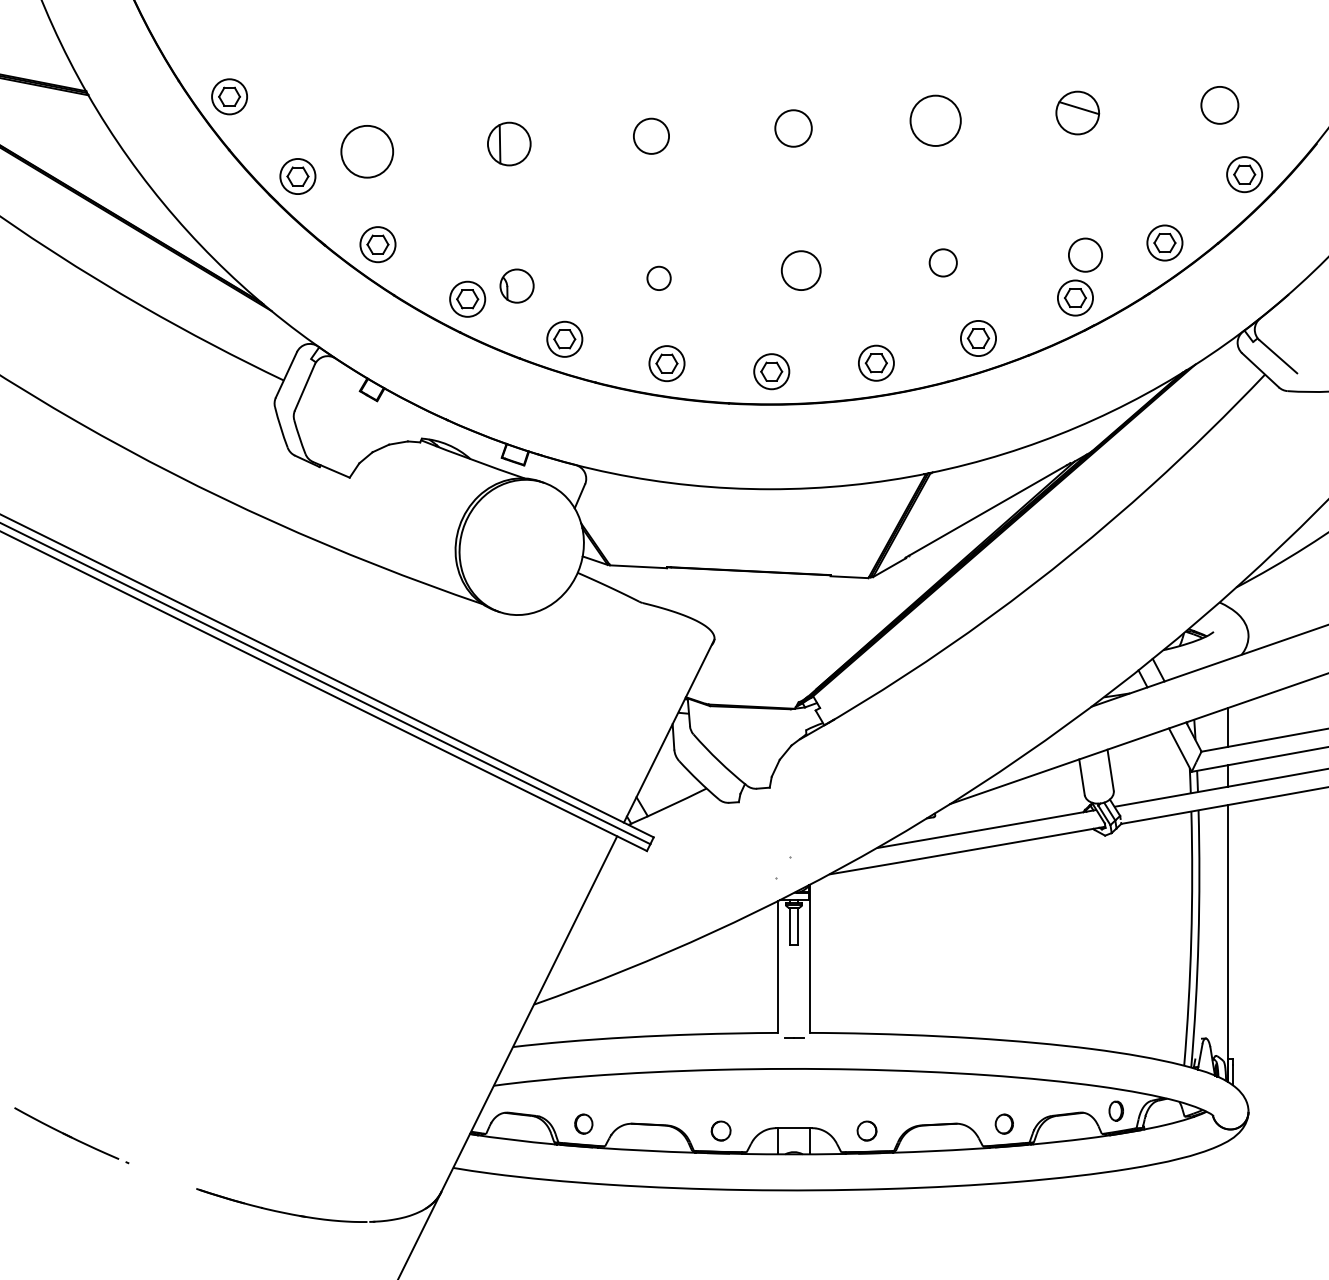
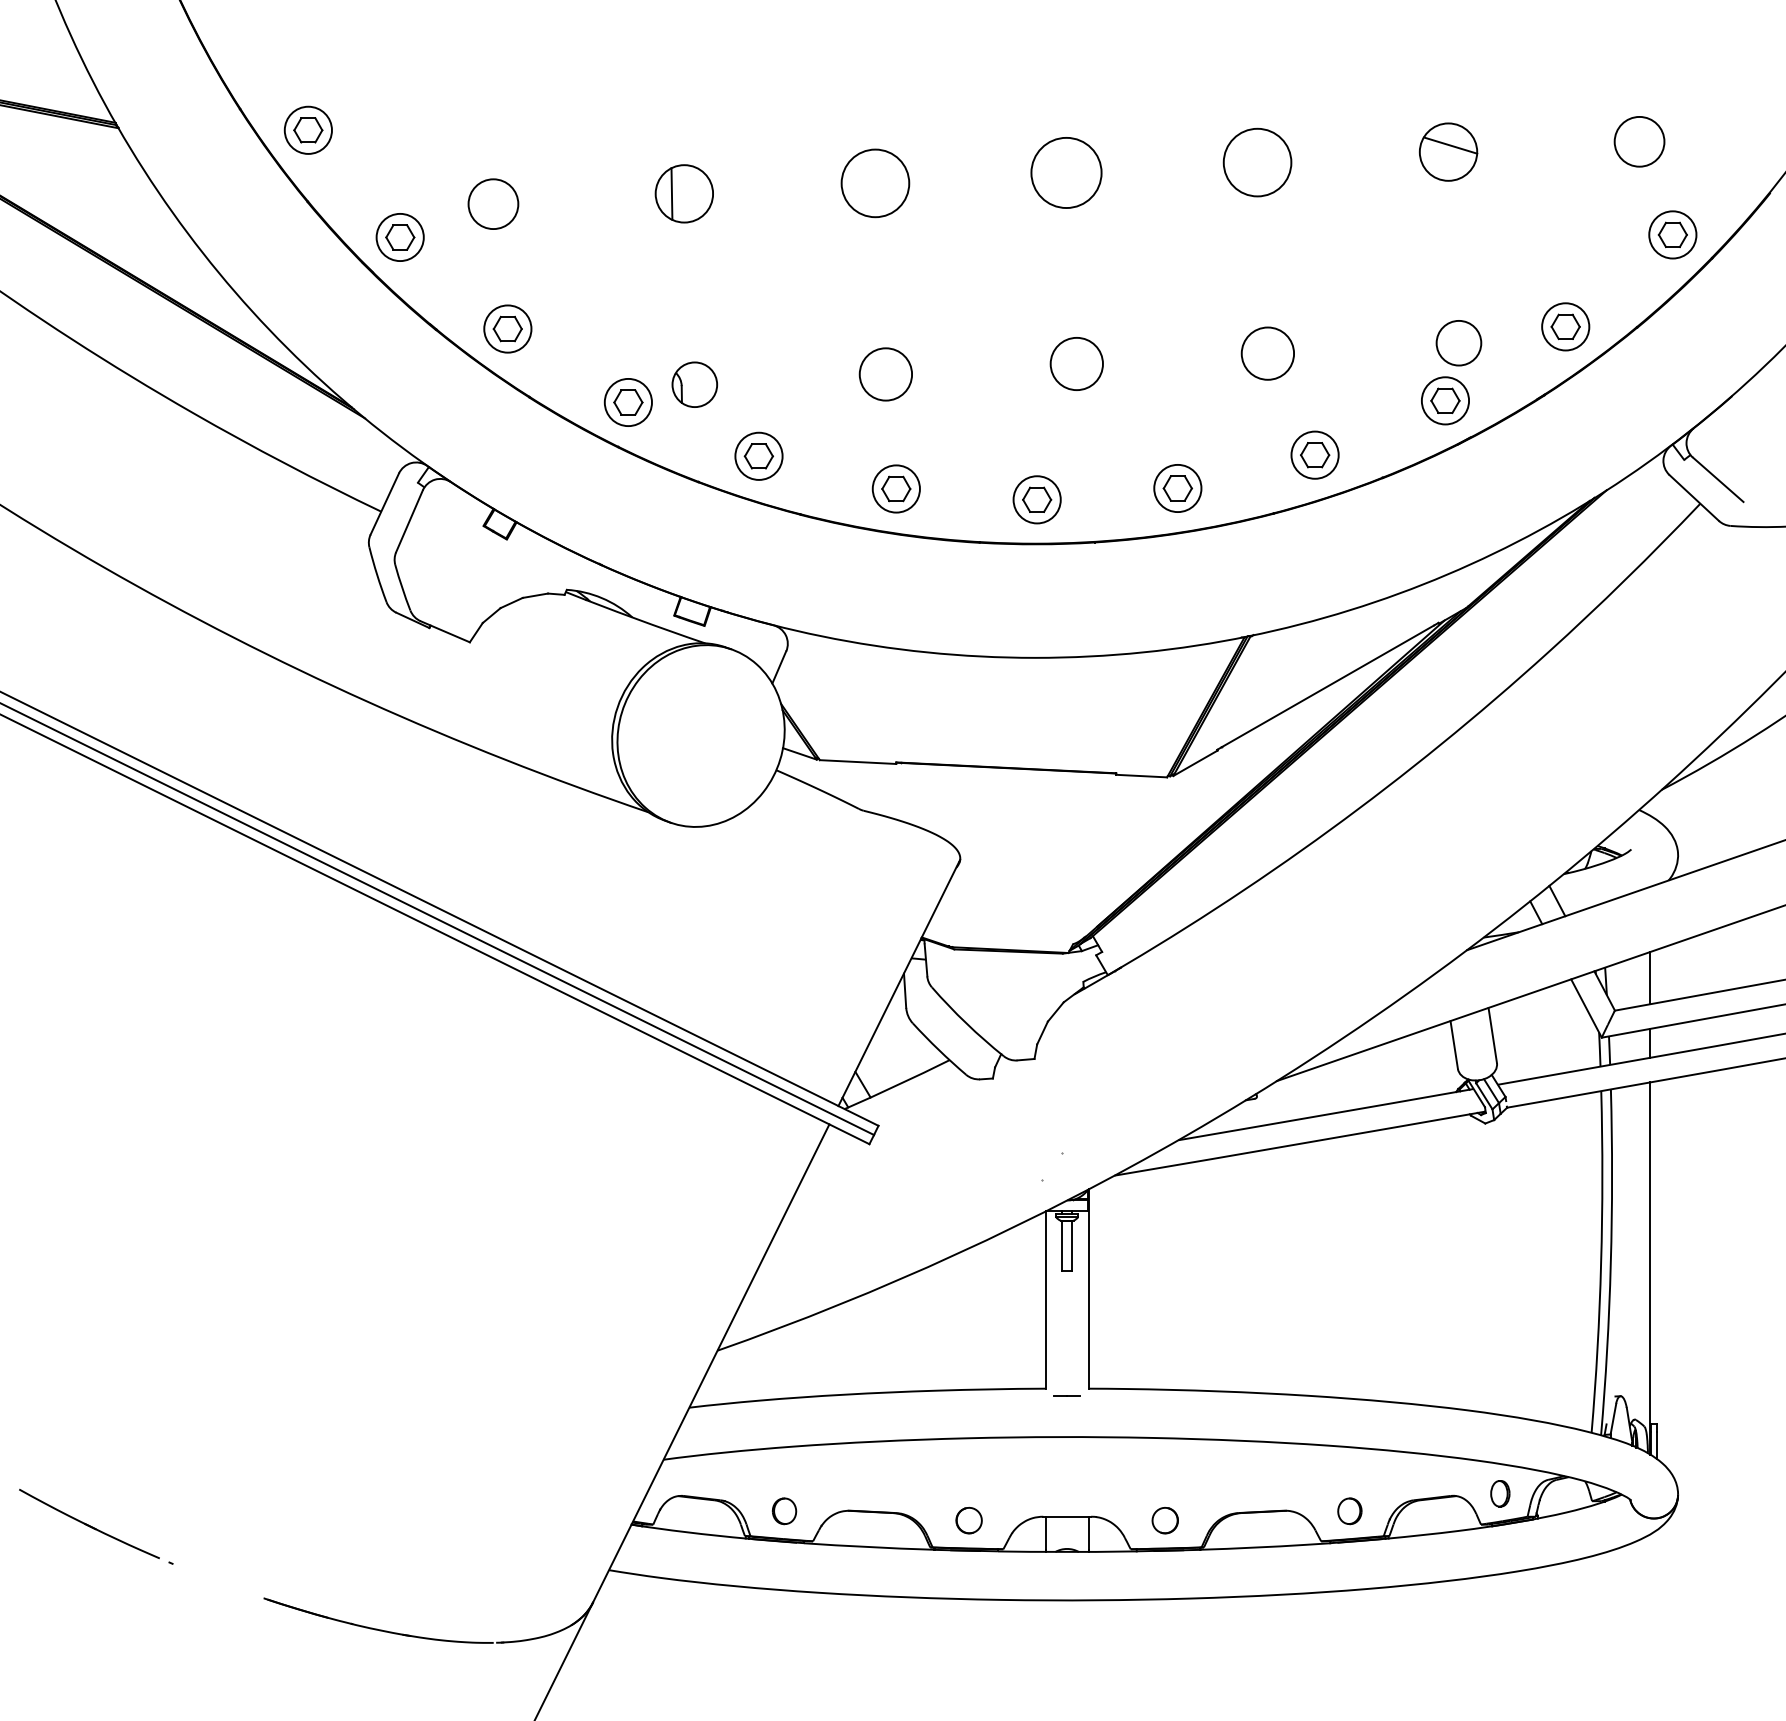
circle: (793, 128) -> (1066, 172), size x1.43
circle: (651, 136) -> (875, 183), size x1.43
circle: (367, 152) -> (493, 204), size x0.71
circle: (943, 262) -> (1267, 353), size x1.43
circle: (658, 278) -> (885, 374), size x1.67

